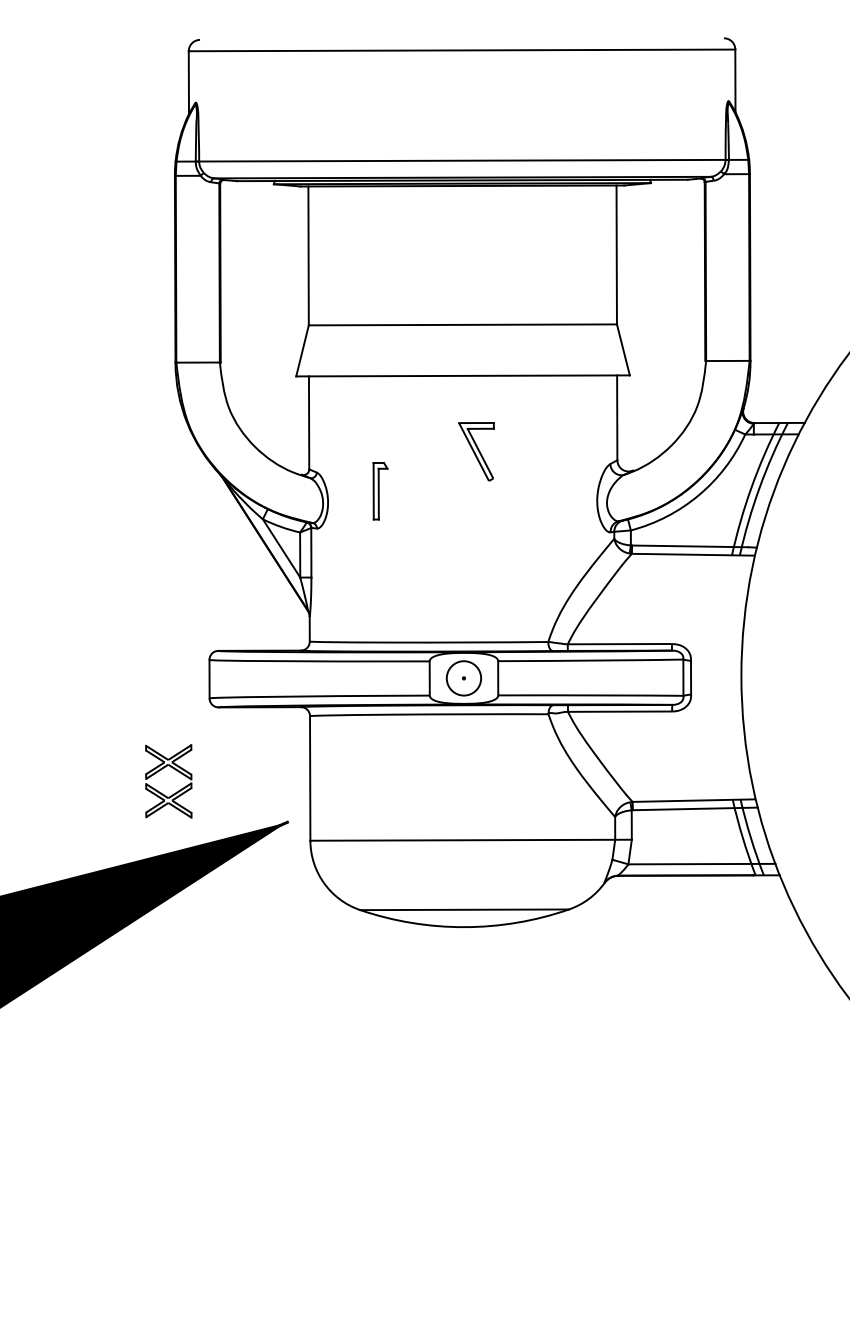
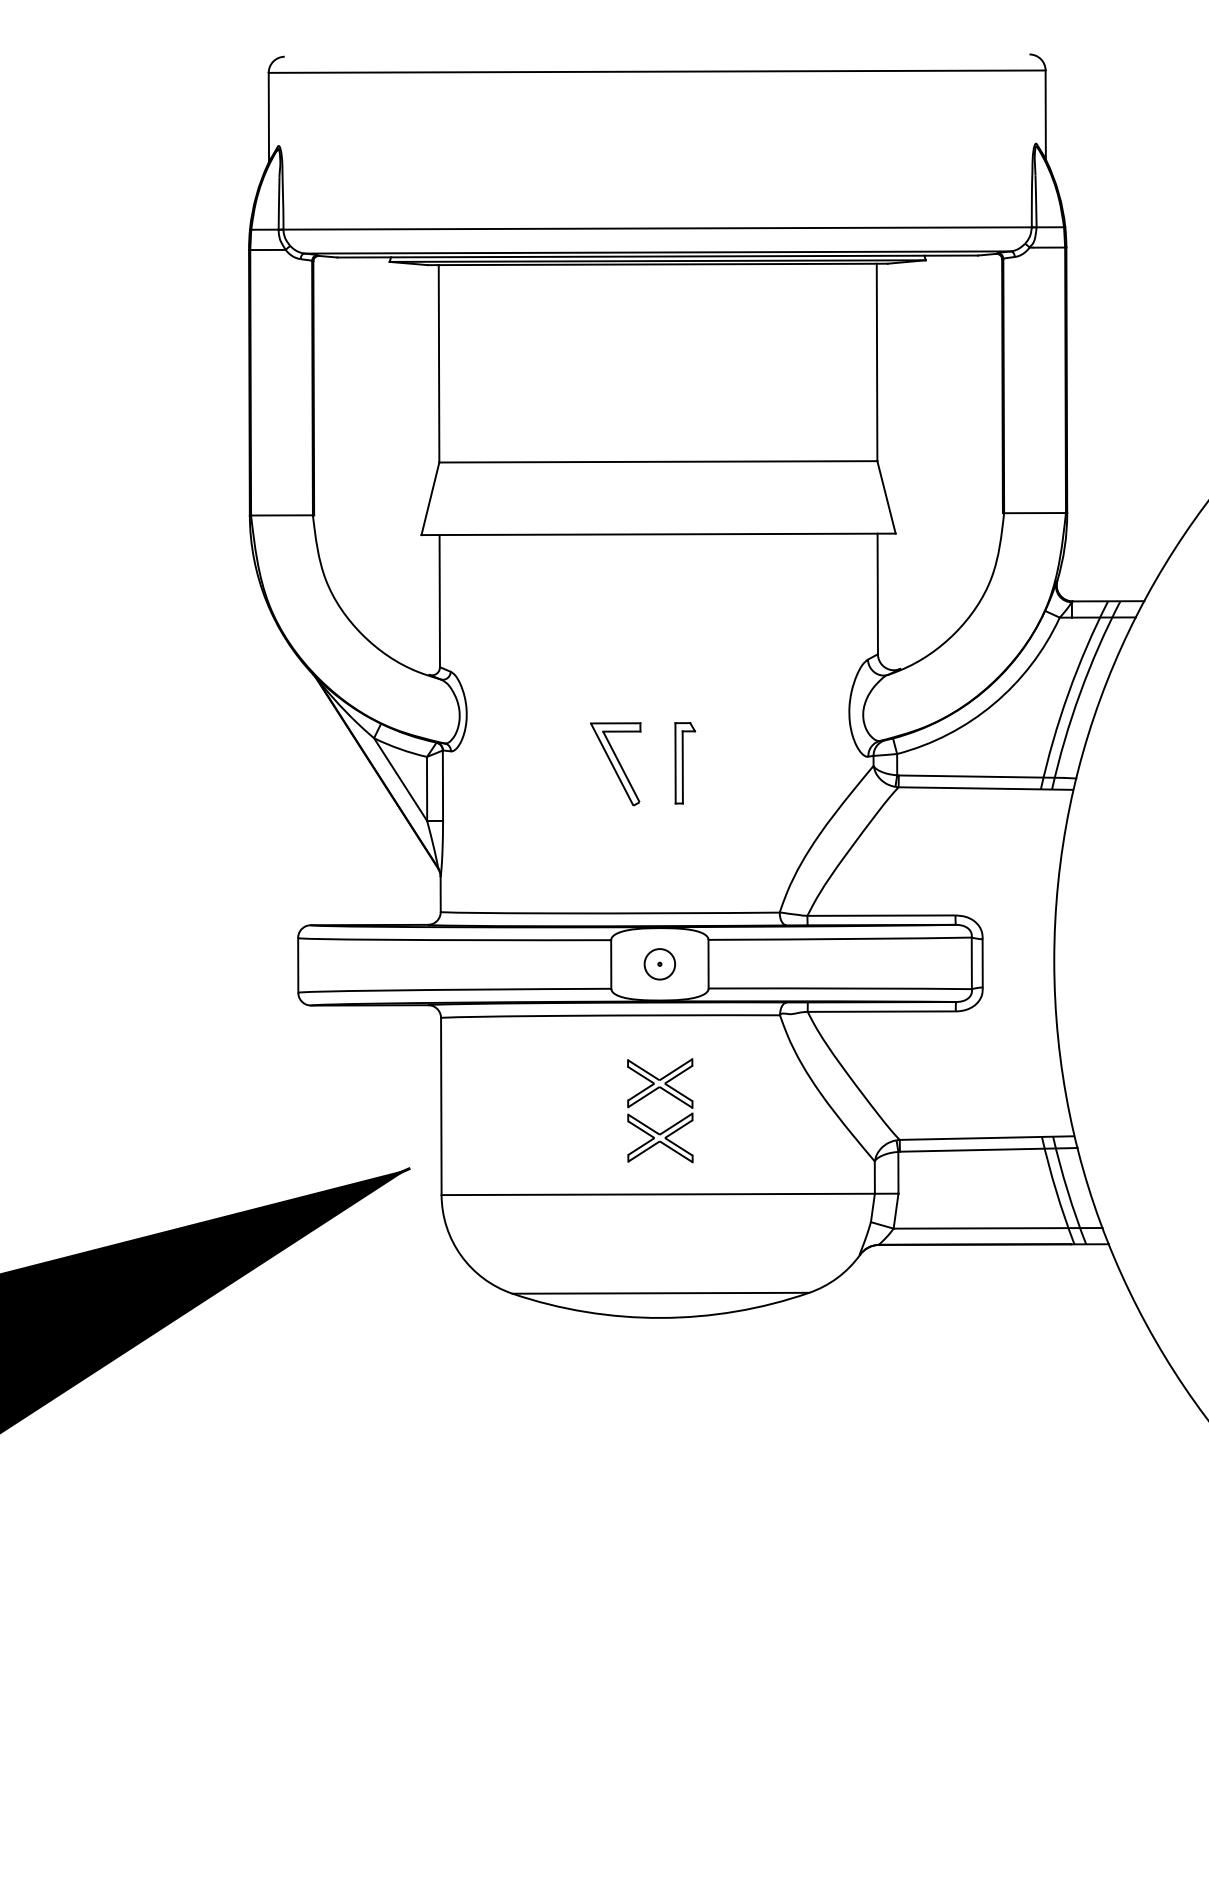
part: (476, 451) -> (615, 764), moved
part: (380, 491) -> (685, 763), moved
circle: (463, 678) -> (659, 964), size x0.62
part: (175, 769) -> (669, 1094), moved

